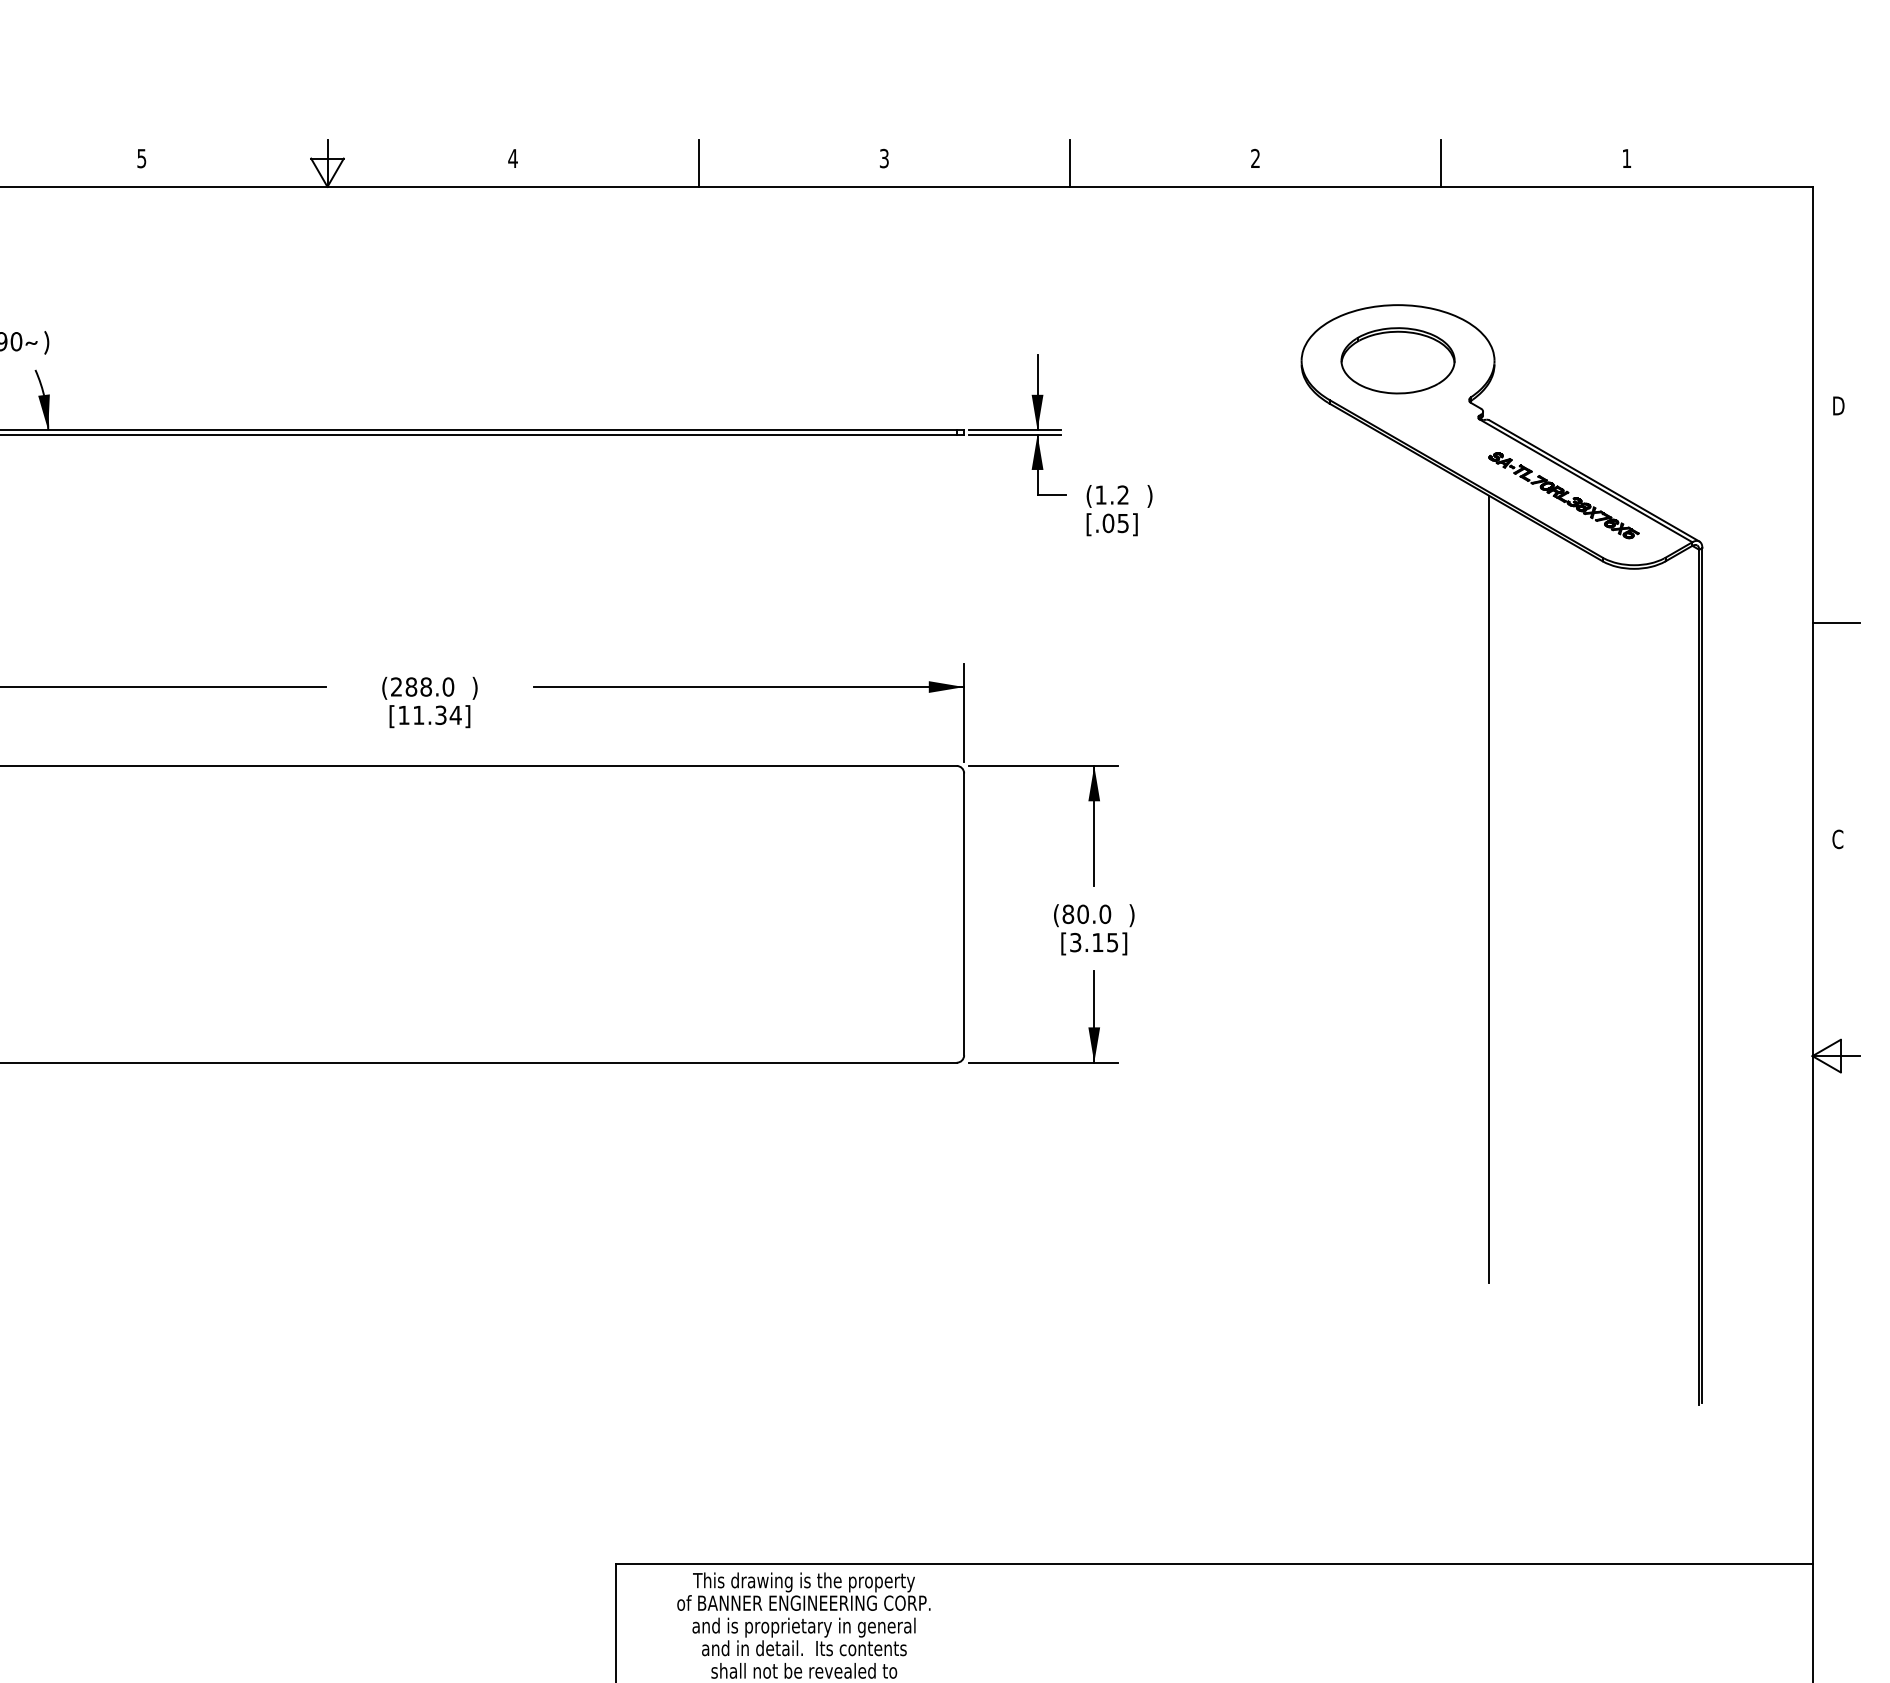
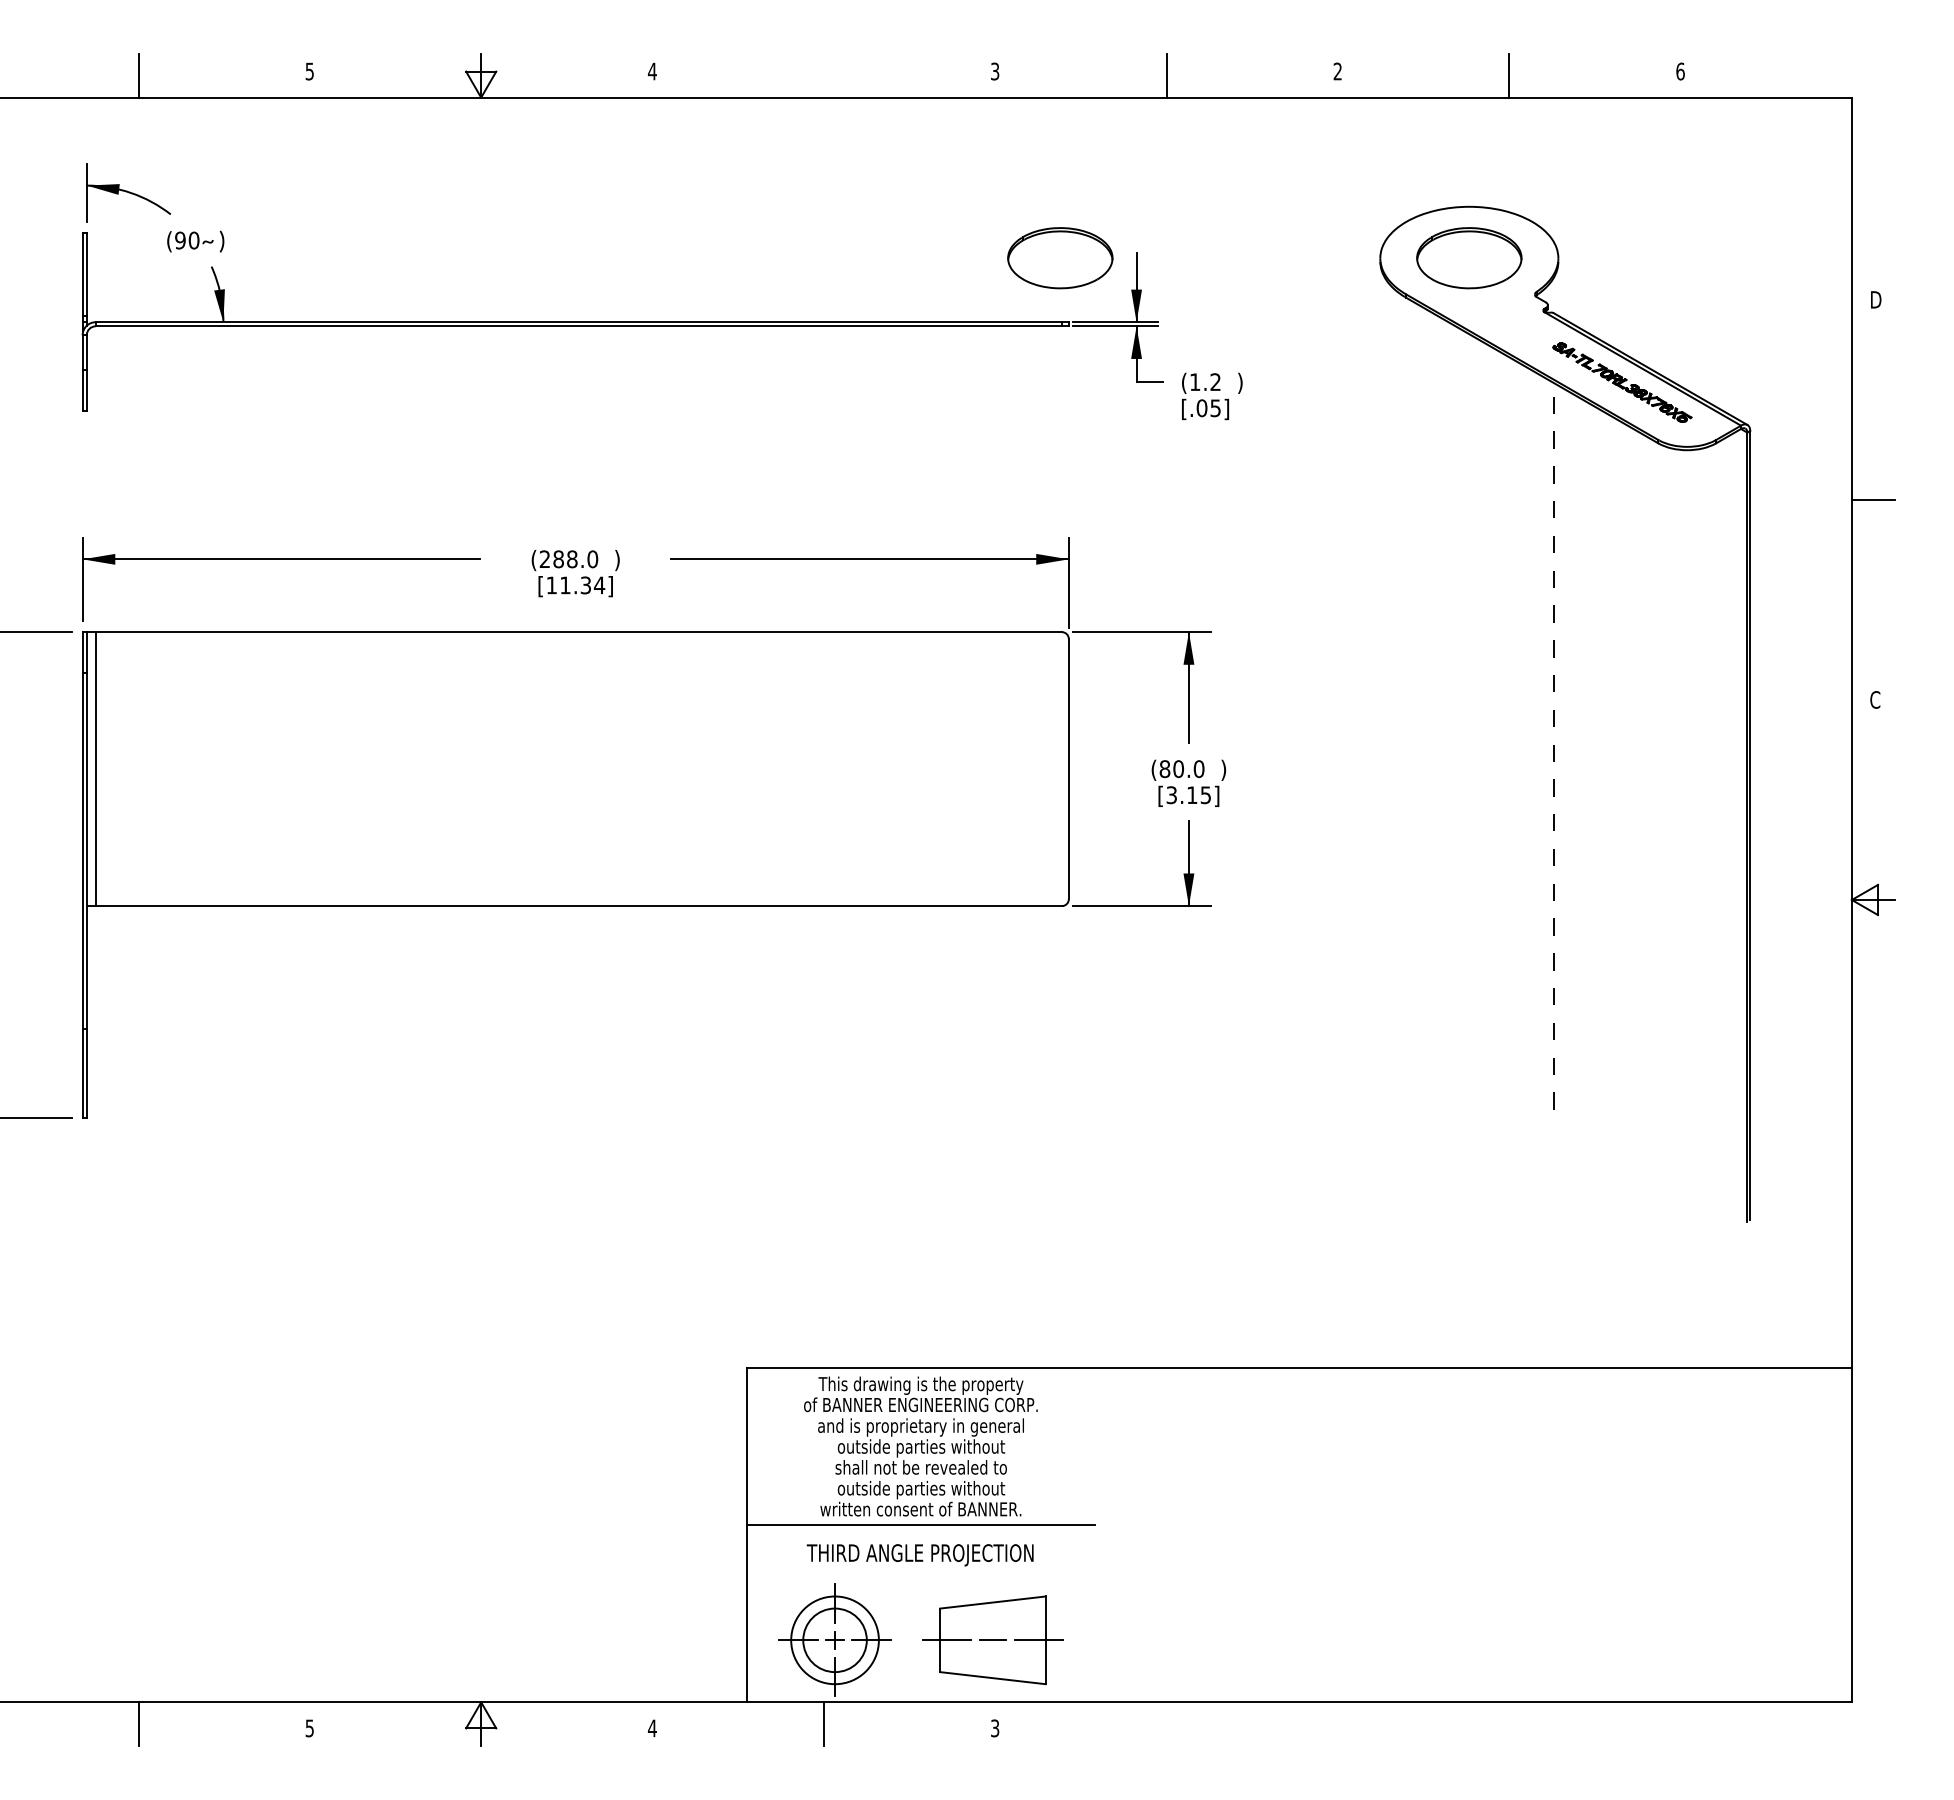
text: (1626, 158) -> (1680, 71), 1 -> 6
line: (698, 162) -> (823, 75), removed
part: (955, 361) -> (1060, 258), added
line: (1489, 888) -> (1553, 745), solid -> dashed
text: (803, 1650) -> (920, 1448), and in detail.  Its contents -> outside parties without

